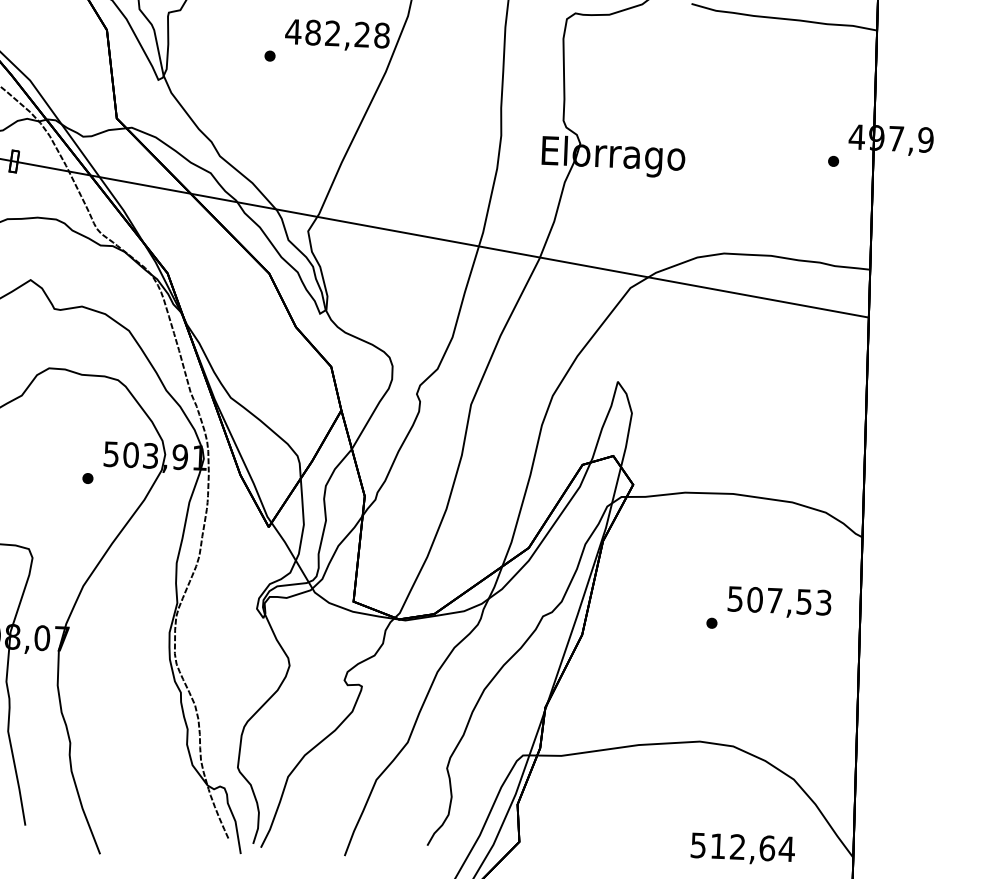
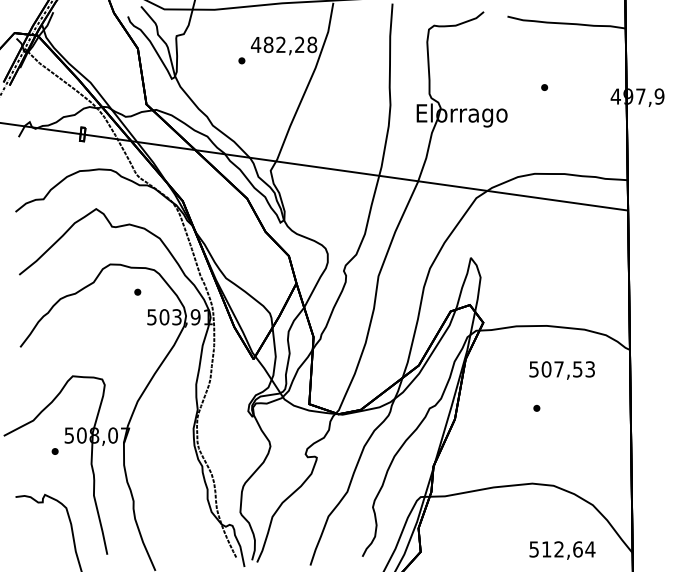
part: (833, 161) -> (544, 87), moved
part: (87, 477) -> (137, 291), moved
text: (778, 602) -> (561, 370), moved

